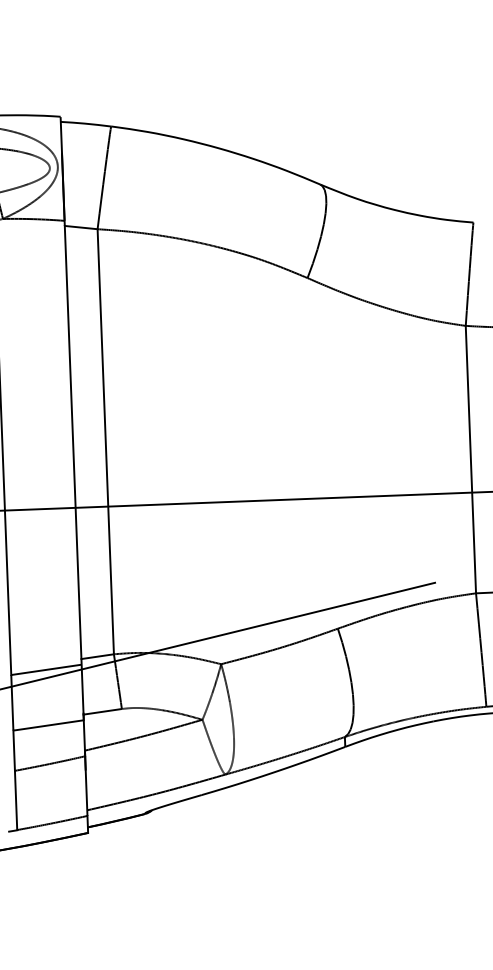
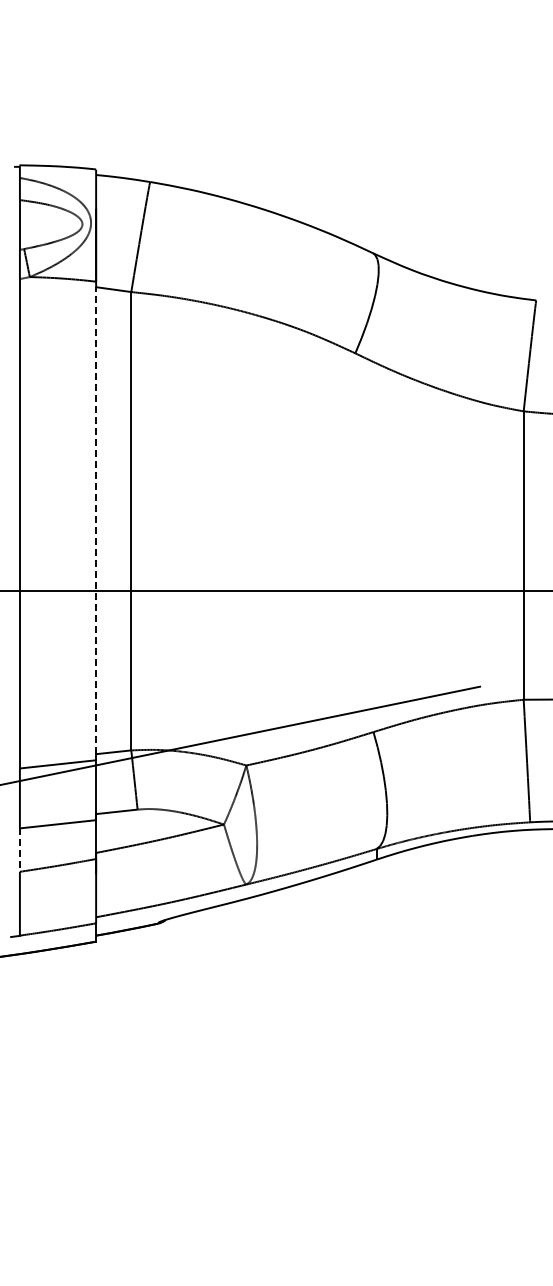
line: (73, 442) -> (96, 520), solid -> dashed
line: (13, 751) -> (19, 850), solid -> dashed

